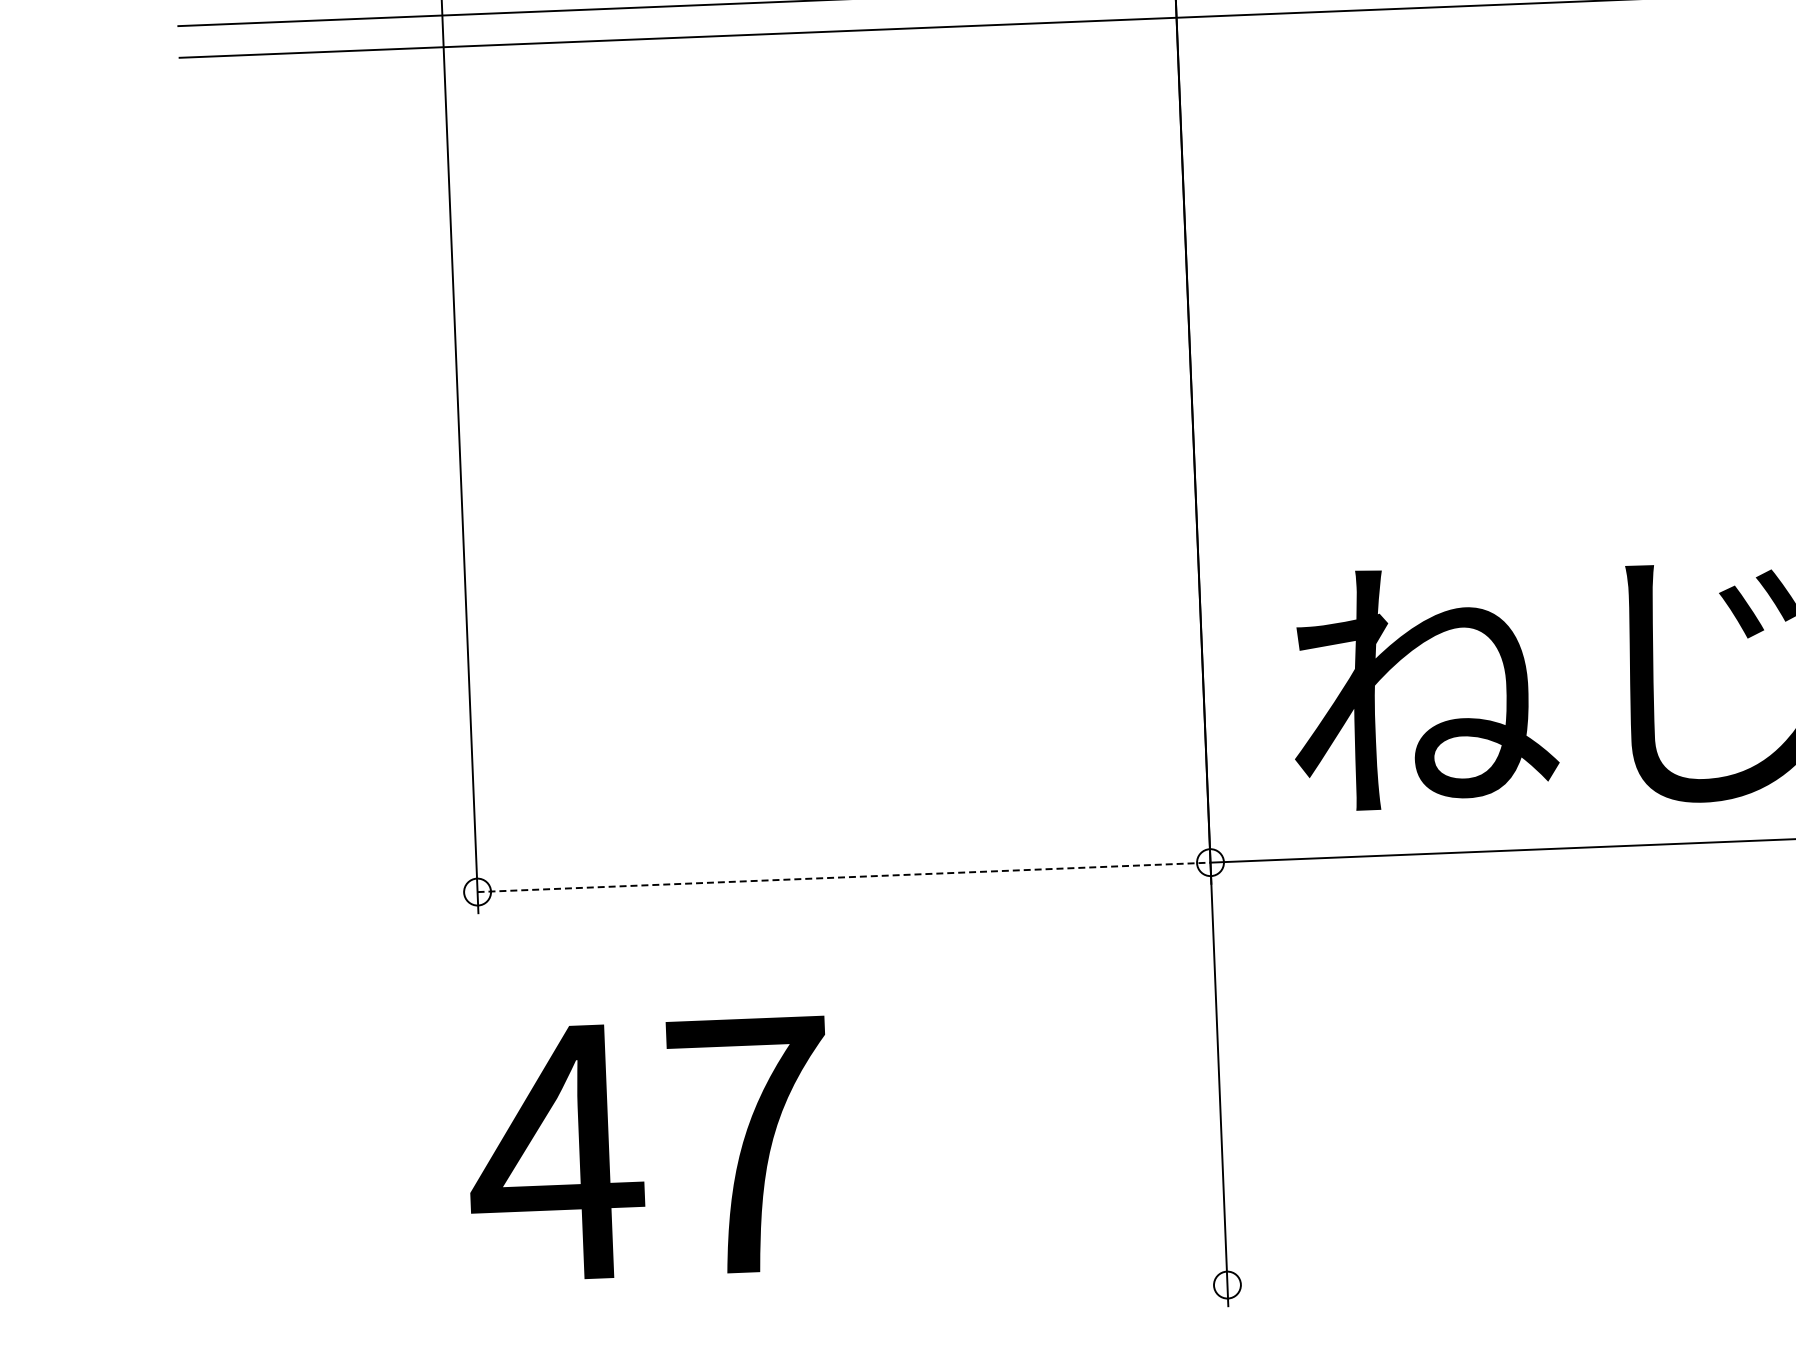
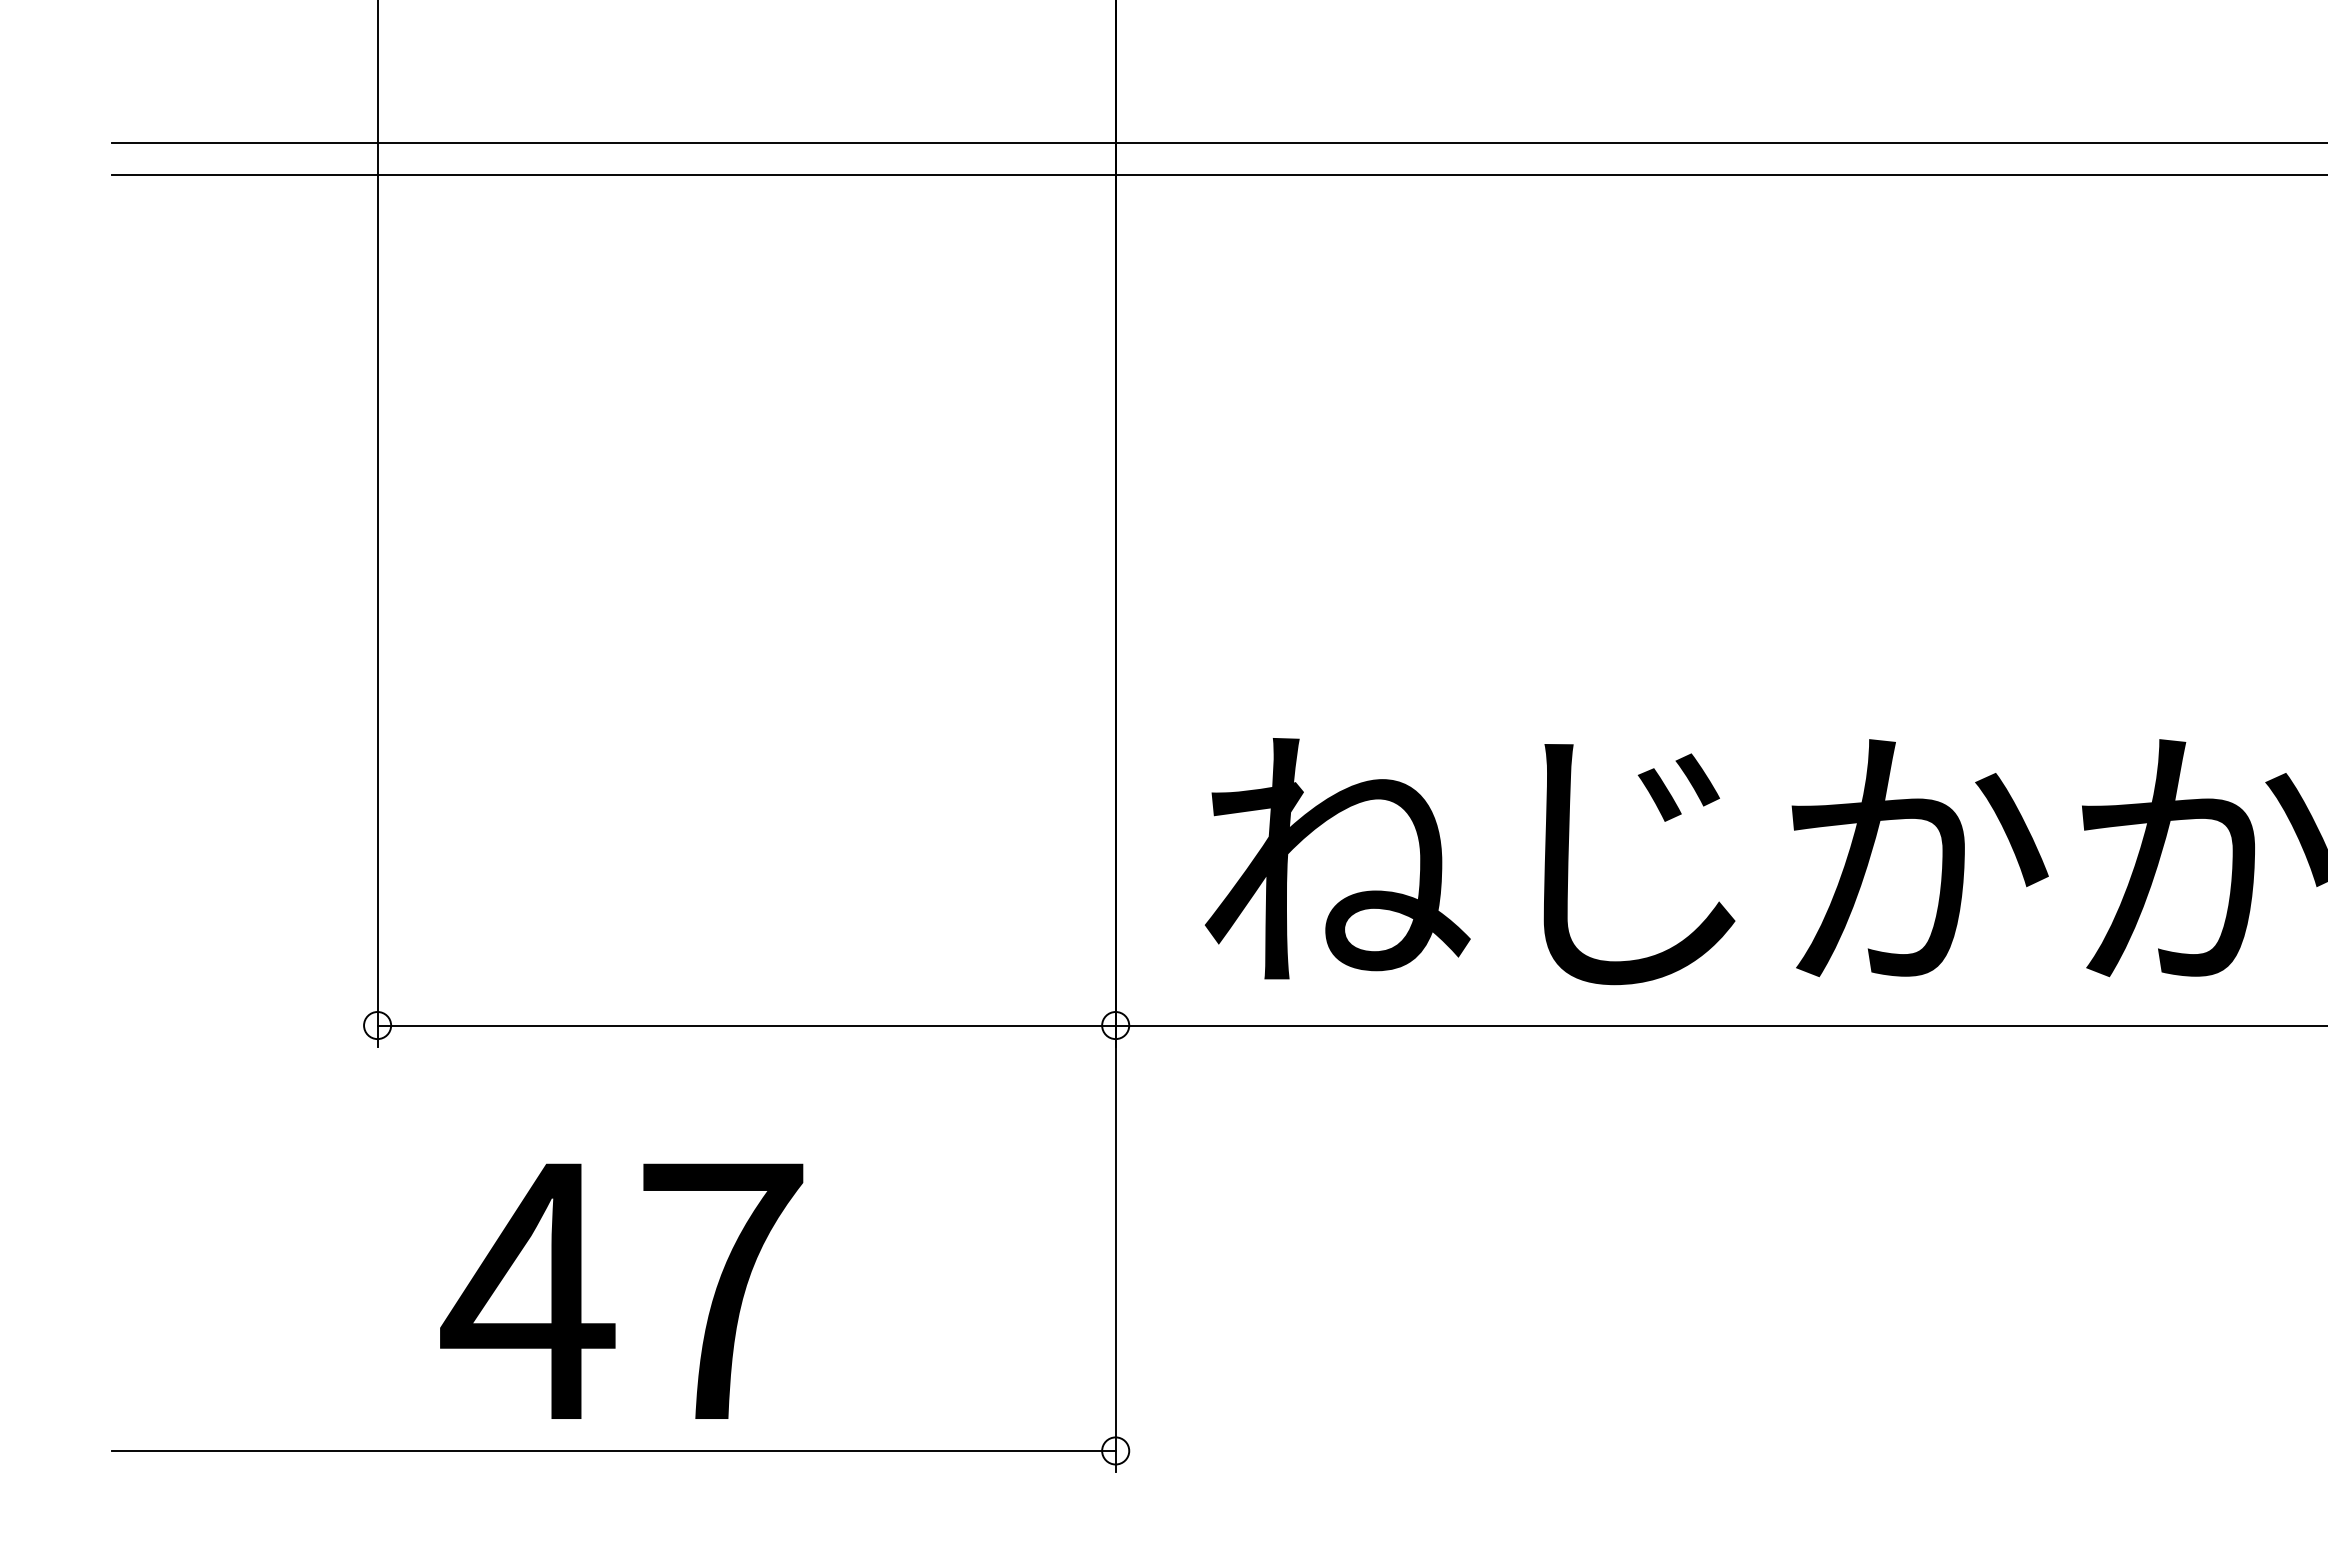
line: (844, 877) -> (747, 1025), dashed -> solid
text: (648, 1148) -> (621, 1290), moved
line: (728, 1304) -> (613, 1450), added

